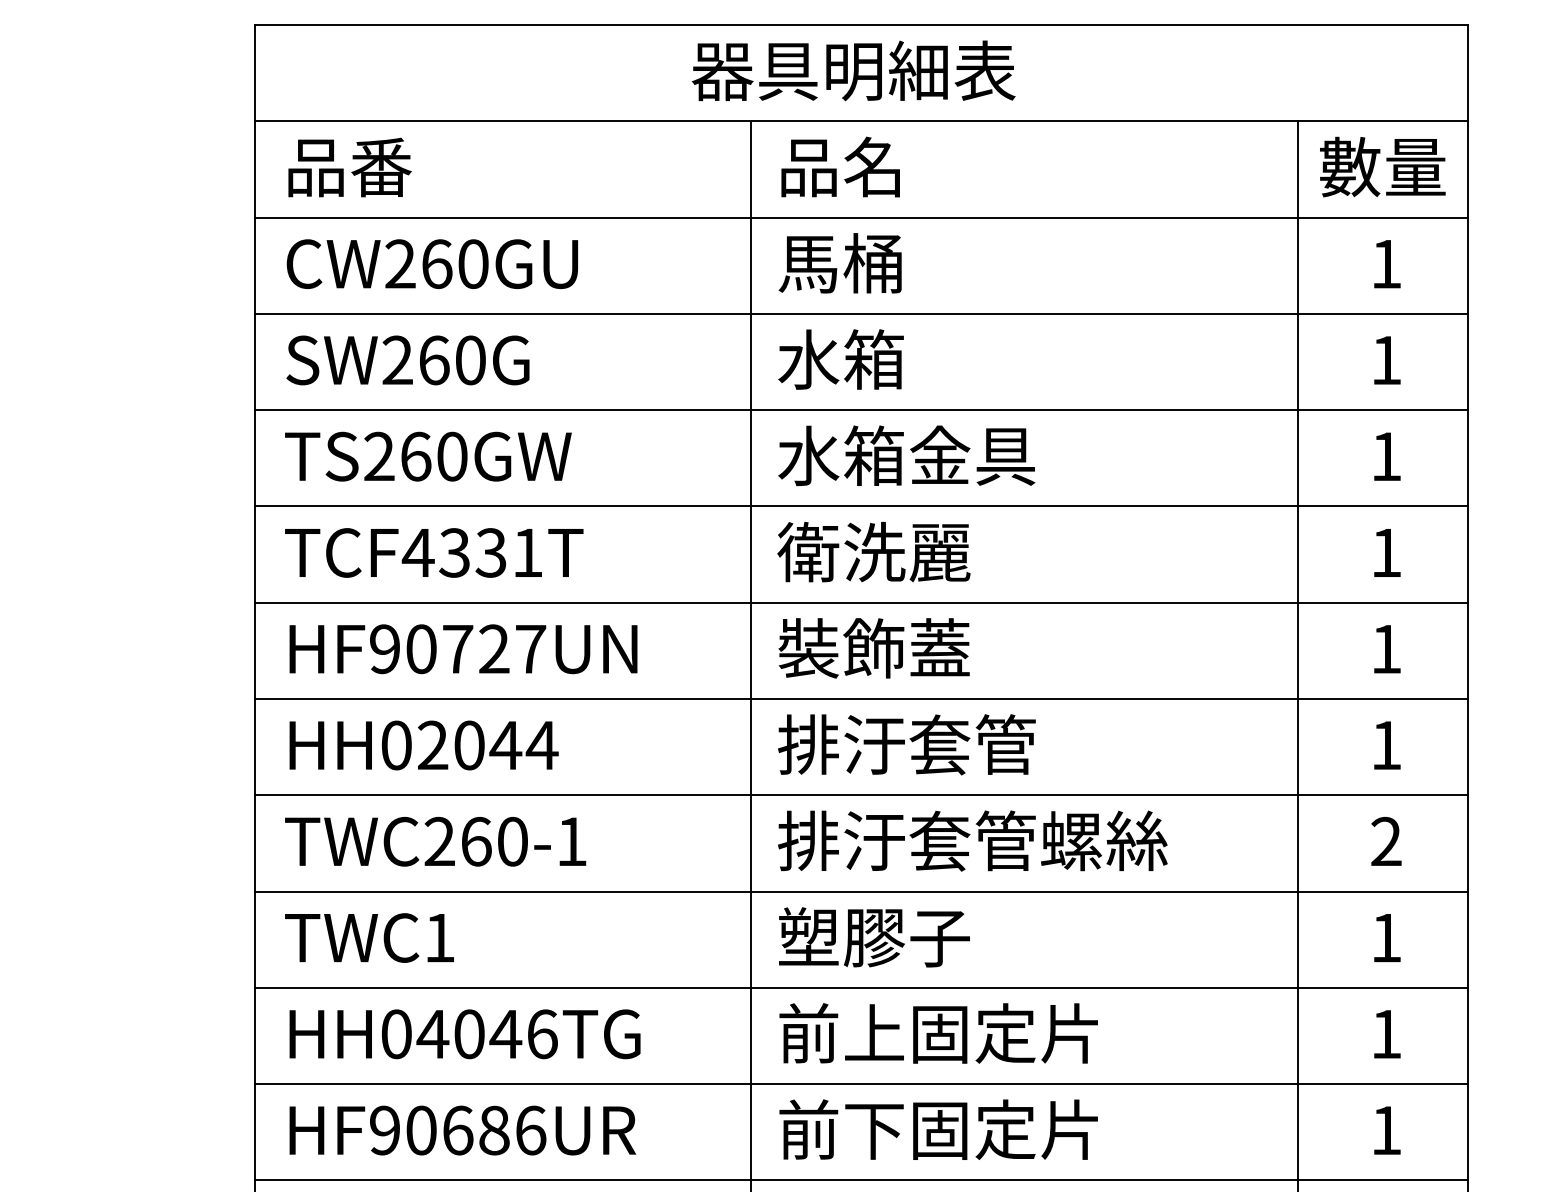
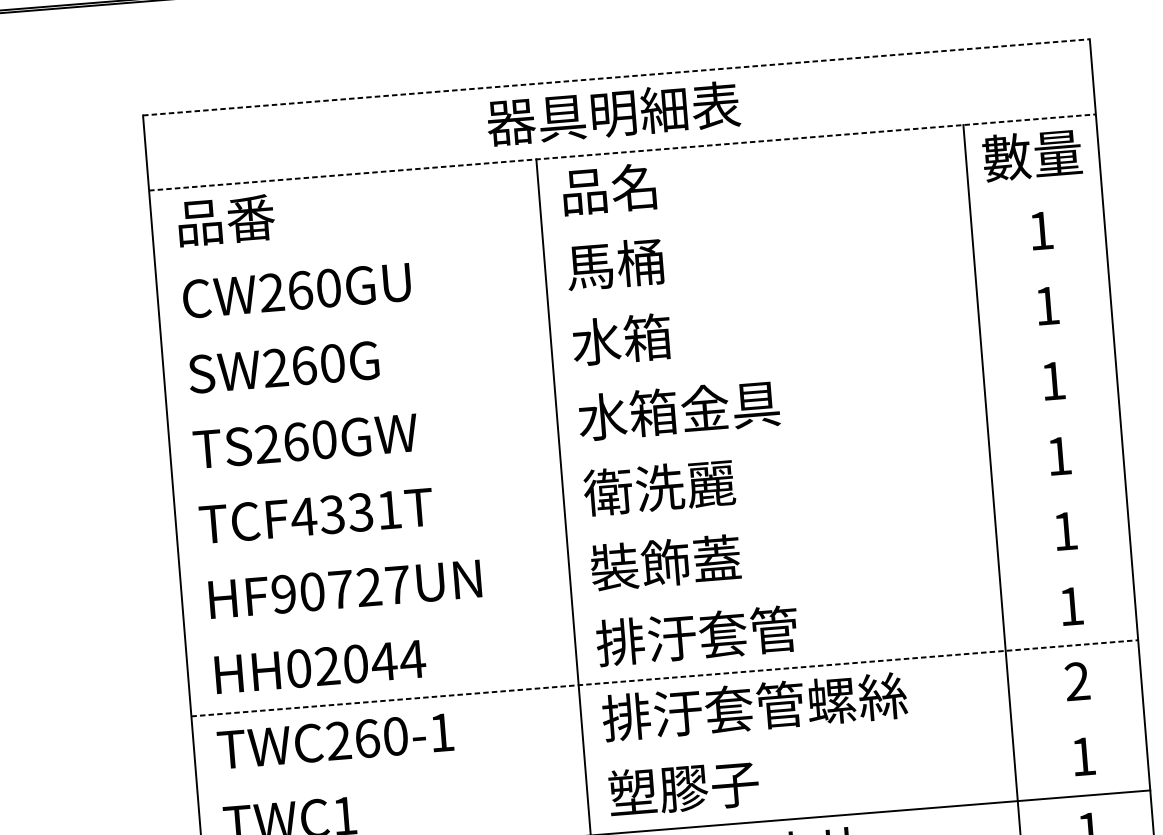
line: (861, 25) -> (616, 77), solid -> dashed
line: (861, 121) -> (622, 152), solid -> dashed
line: (860, 217) -> (627, 227), removed
line: (860, 313) -> (633, 302), removed
line: (860, 410) -> (640, 378), removed
line: (860, 506) -> (646, 453), removed
line: (860, 602) -> (652, 527), removed
line: (860, 699) -> (658, 603), removed
line: (861, 795) -> (664, 678), solid -> dashed
line: (860, 891) -> (670, 753), removed

